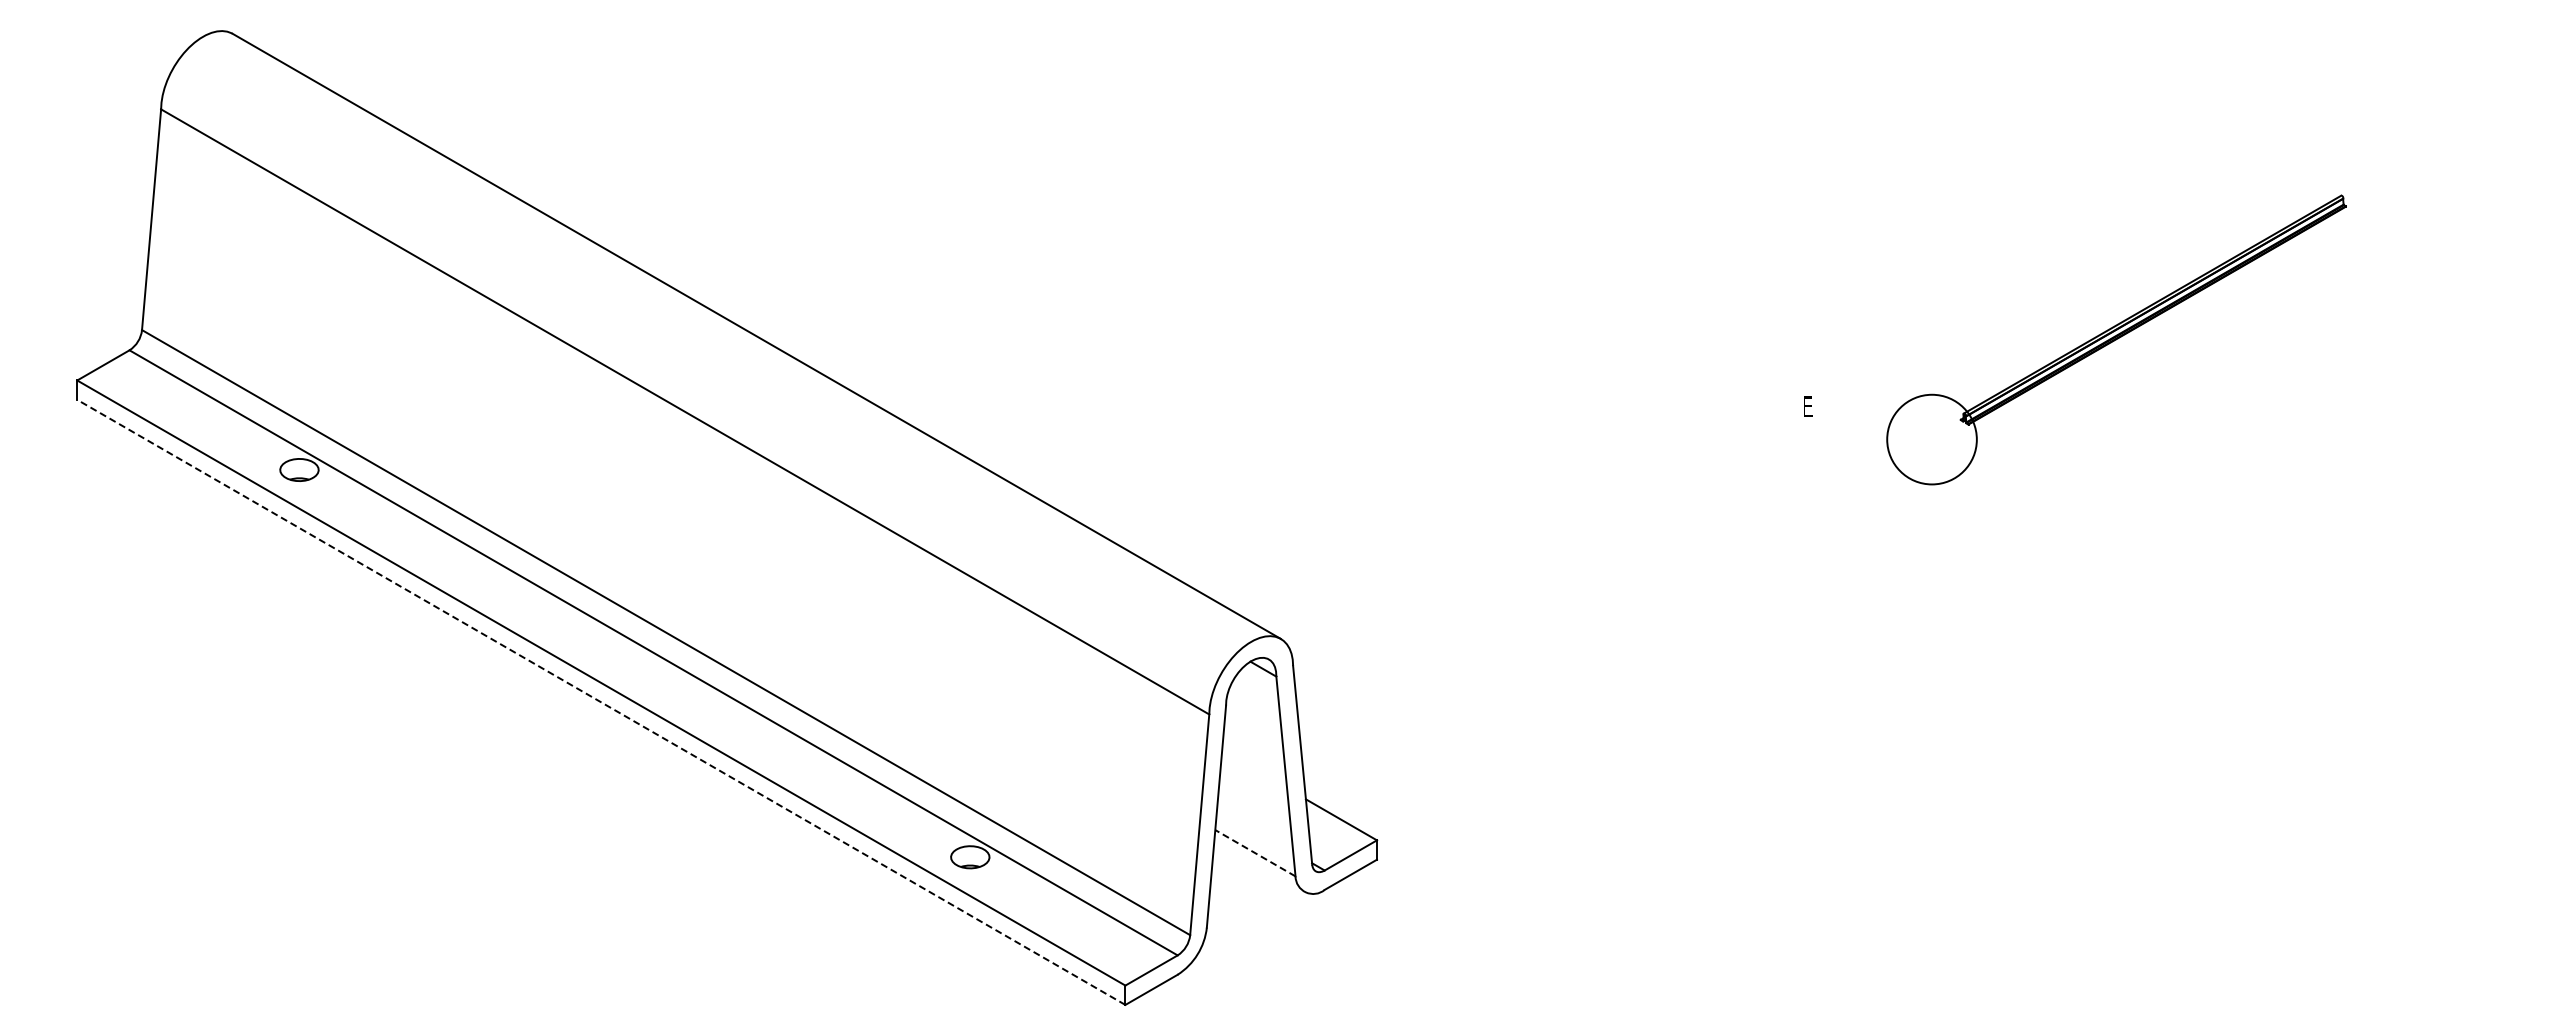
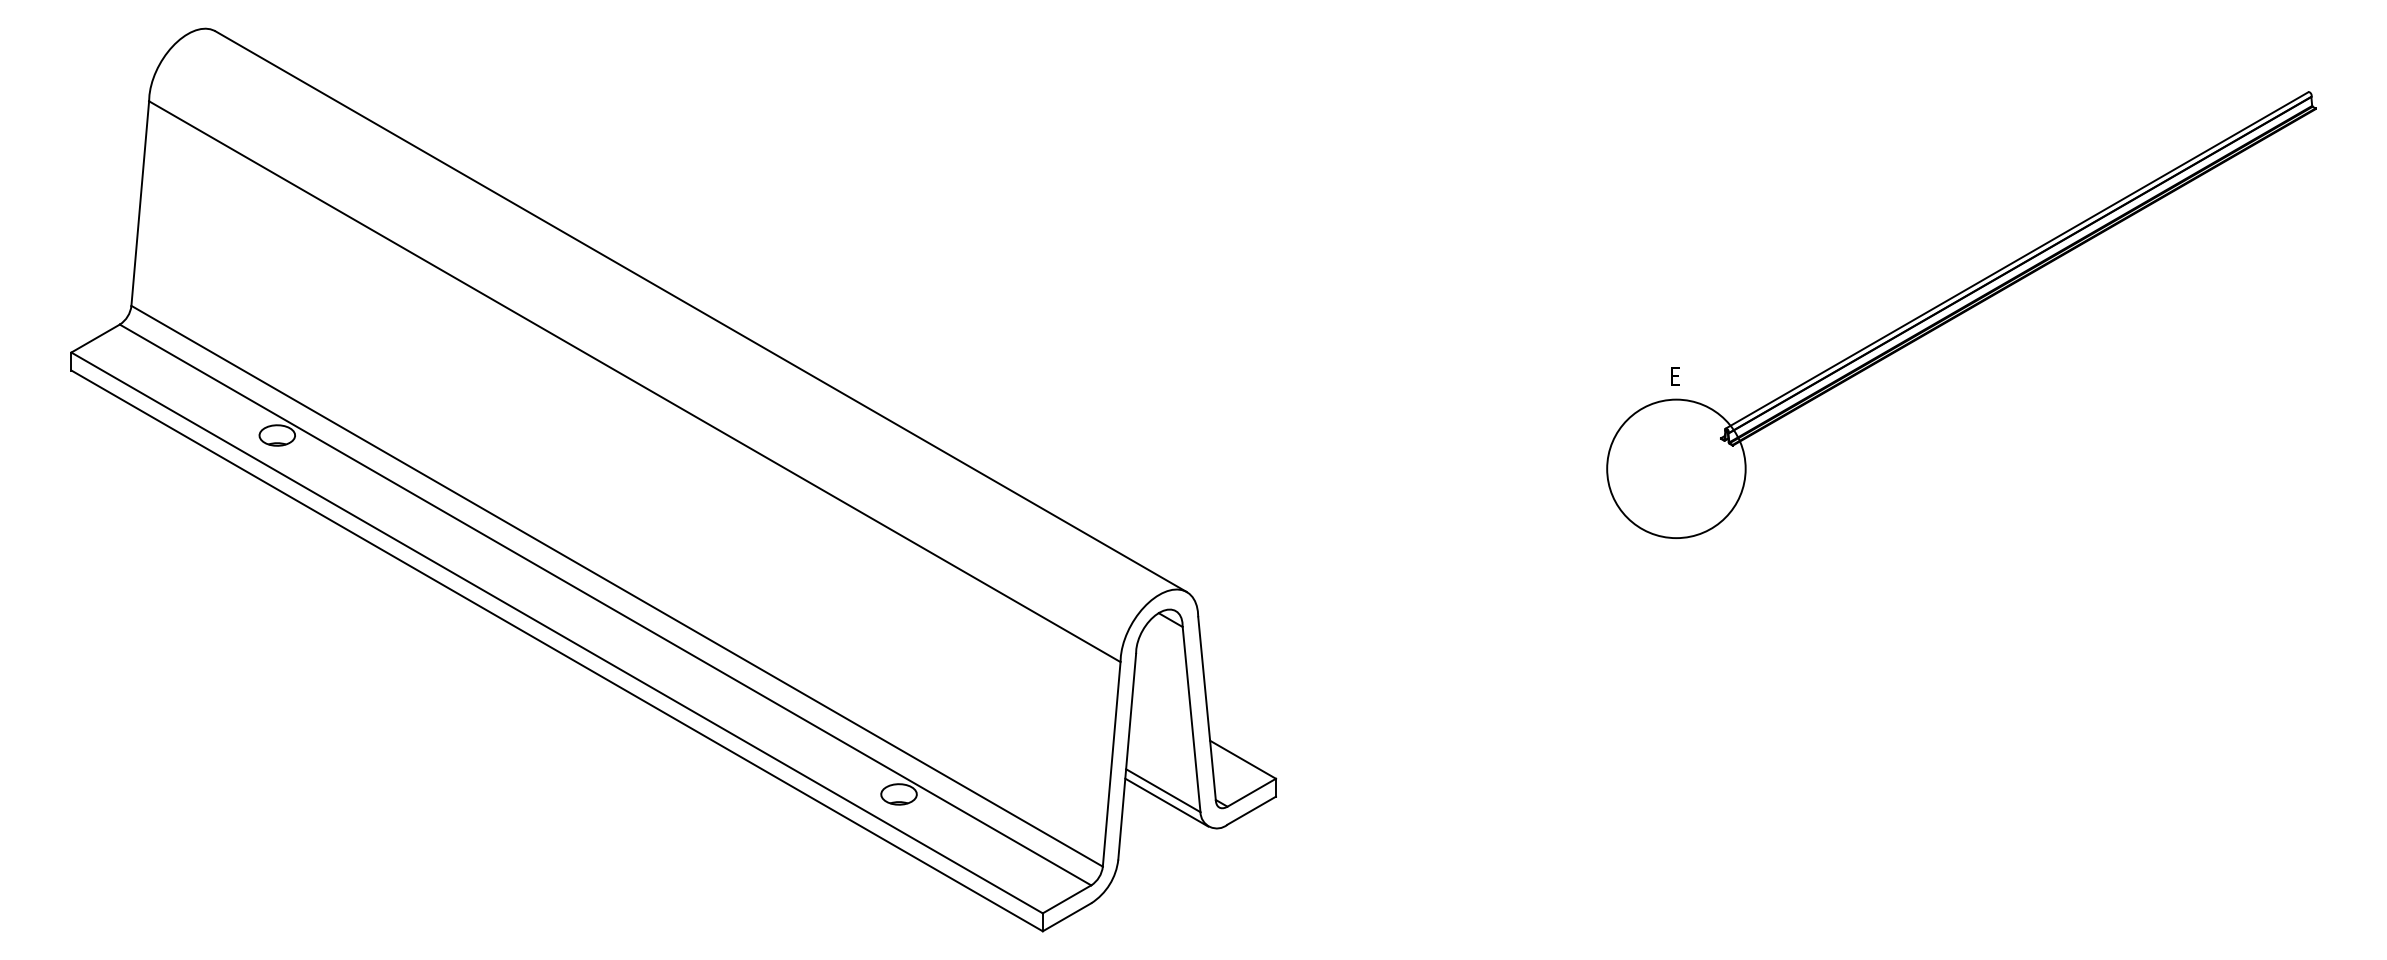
part: (2116, 339) -> (1961, 314), size x1.67
line: (600, 702) -> (556, 650), dashed -> solid
line: (1254, 852) -> (1162, 790), dashed -> solid
line: (1258, 865) -> (1166, 802), added

